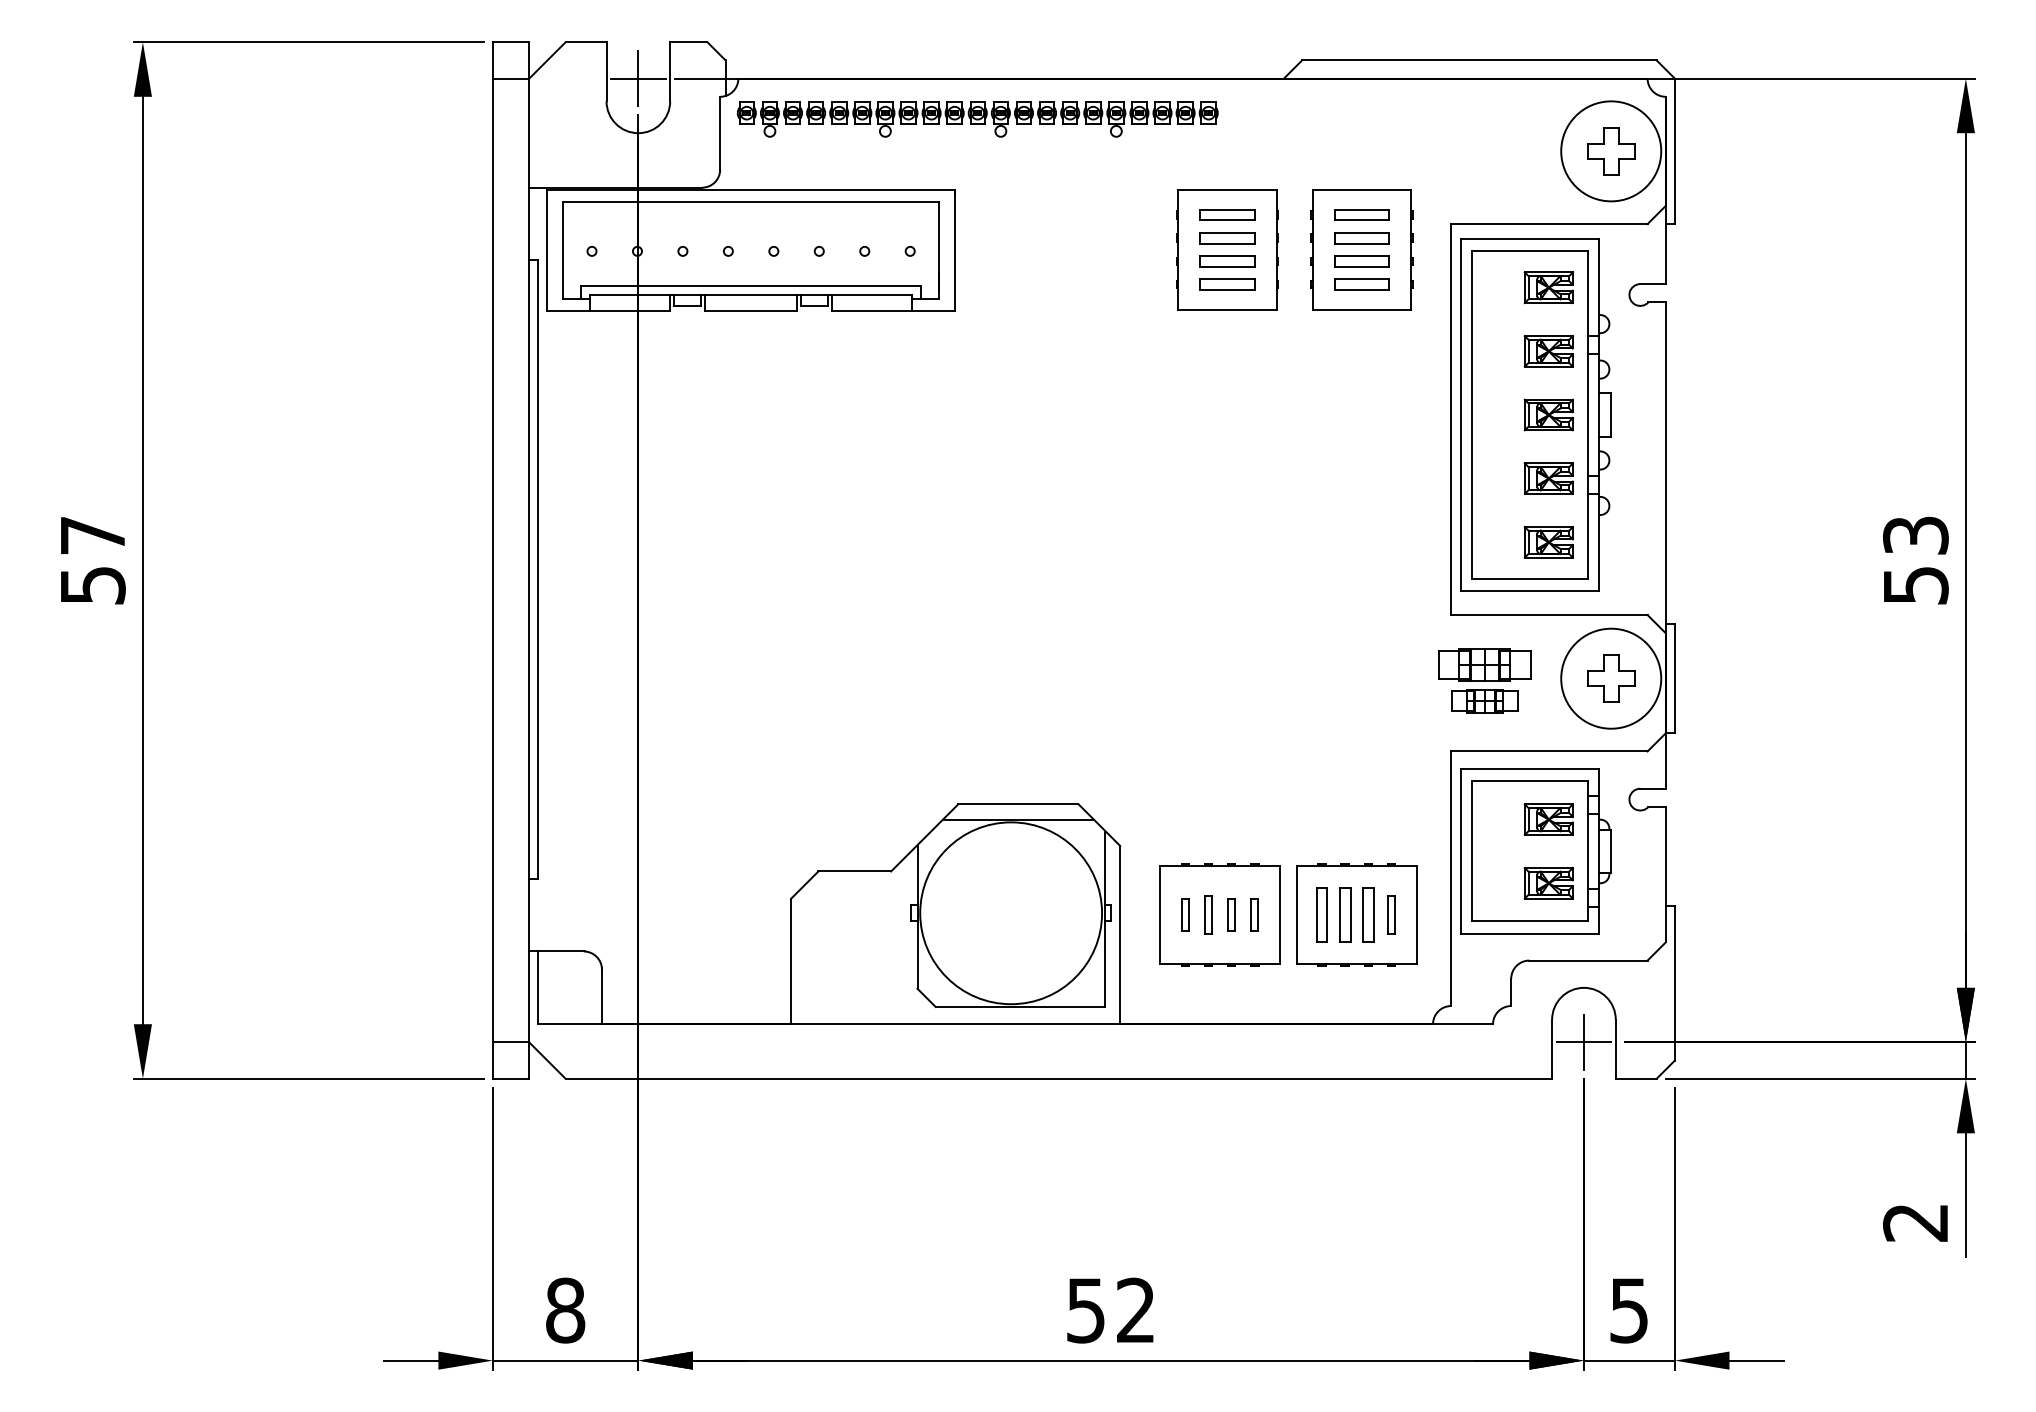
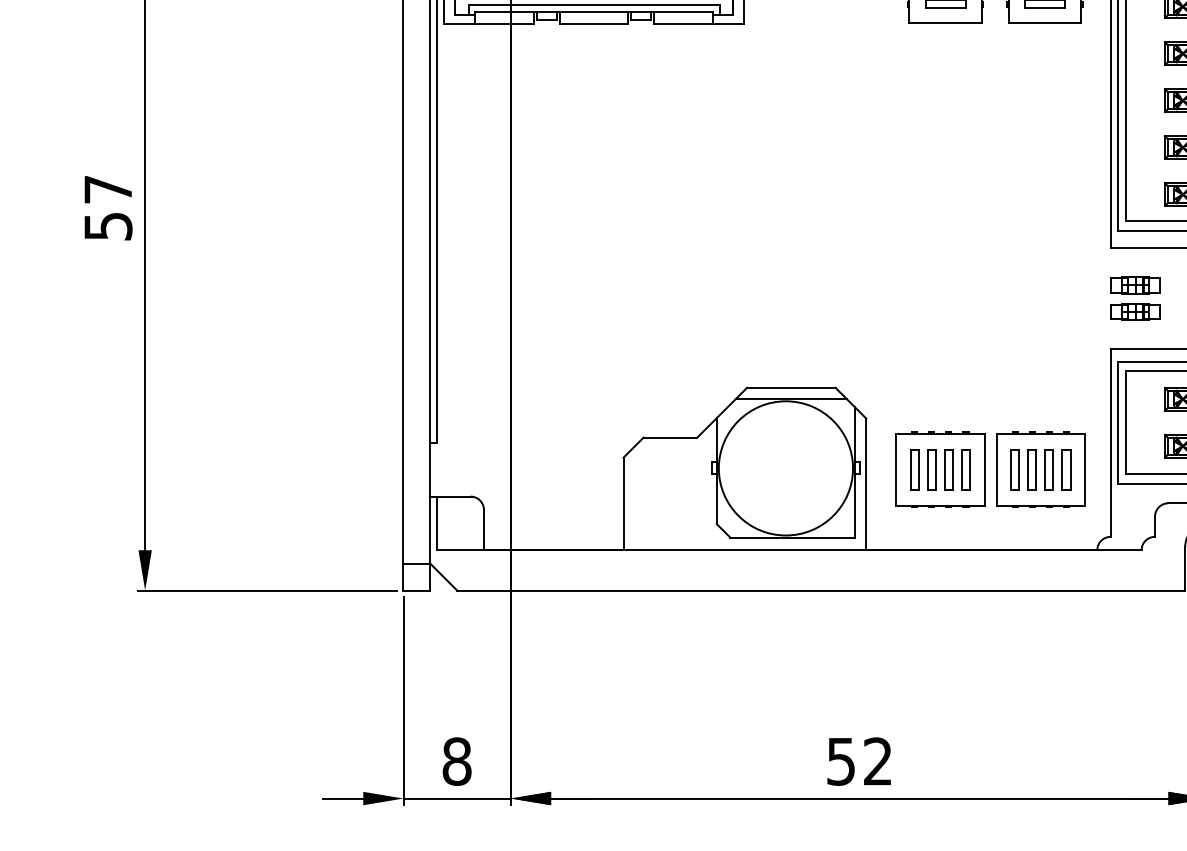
part: (1484, 664) -> (1135, 284), size x0.71
part: (1185, 914) -> (914, 469), size x1.67
part: (1208, 914) -> (931, 469), size x1.43
part: (1231, 914) -> (948, 469), size x1.67
part: (1254, 914) -> (965, 469), size x1.67
part: (1391, 914) -> (1066, 469), size x1.43

